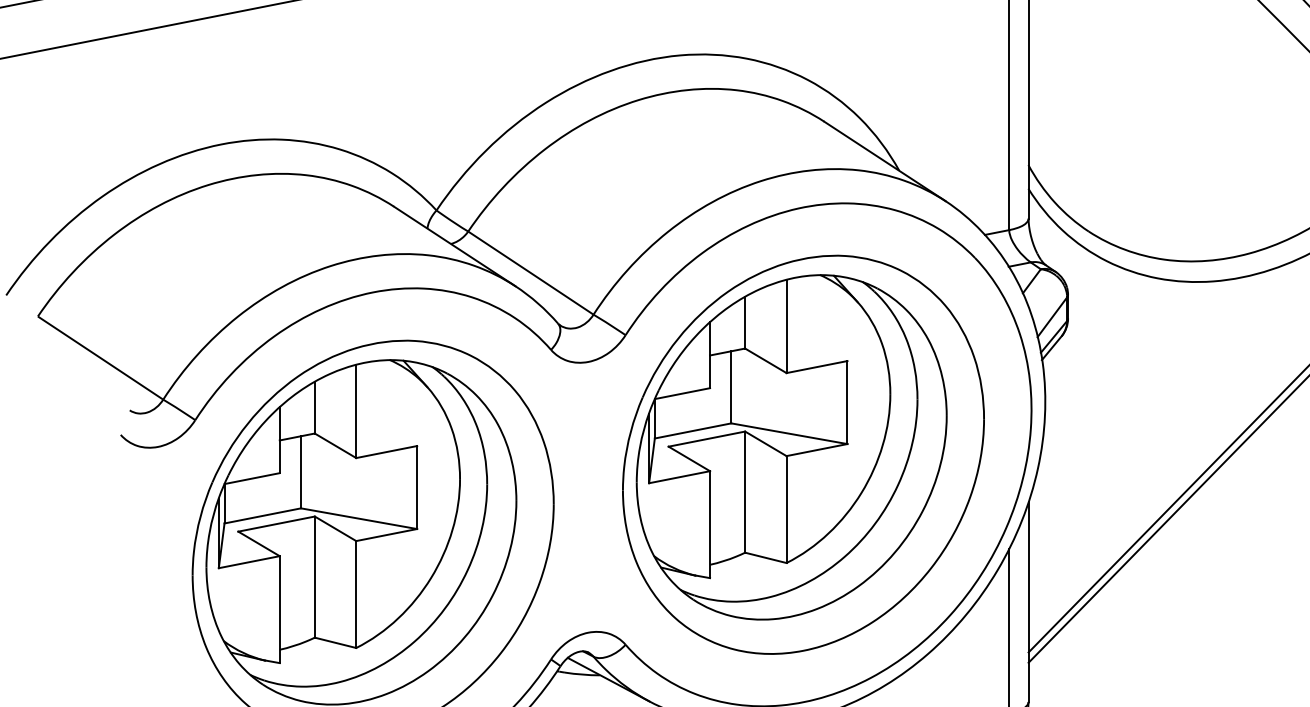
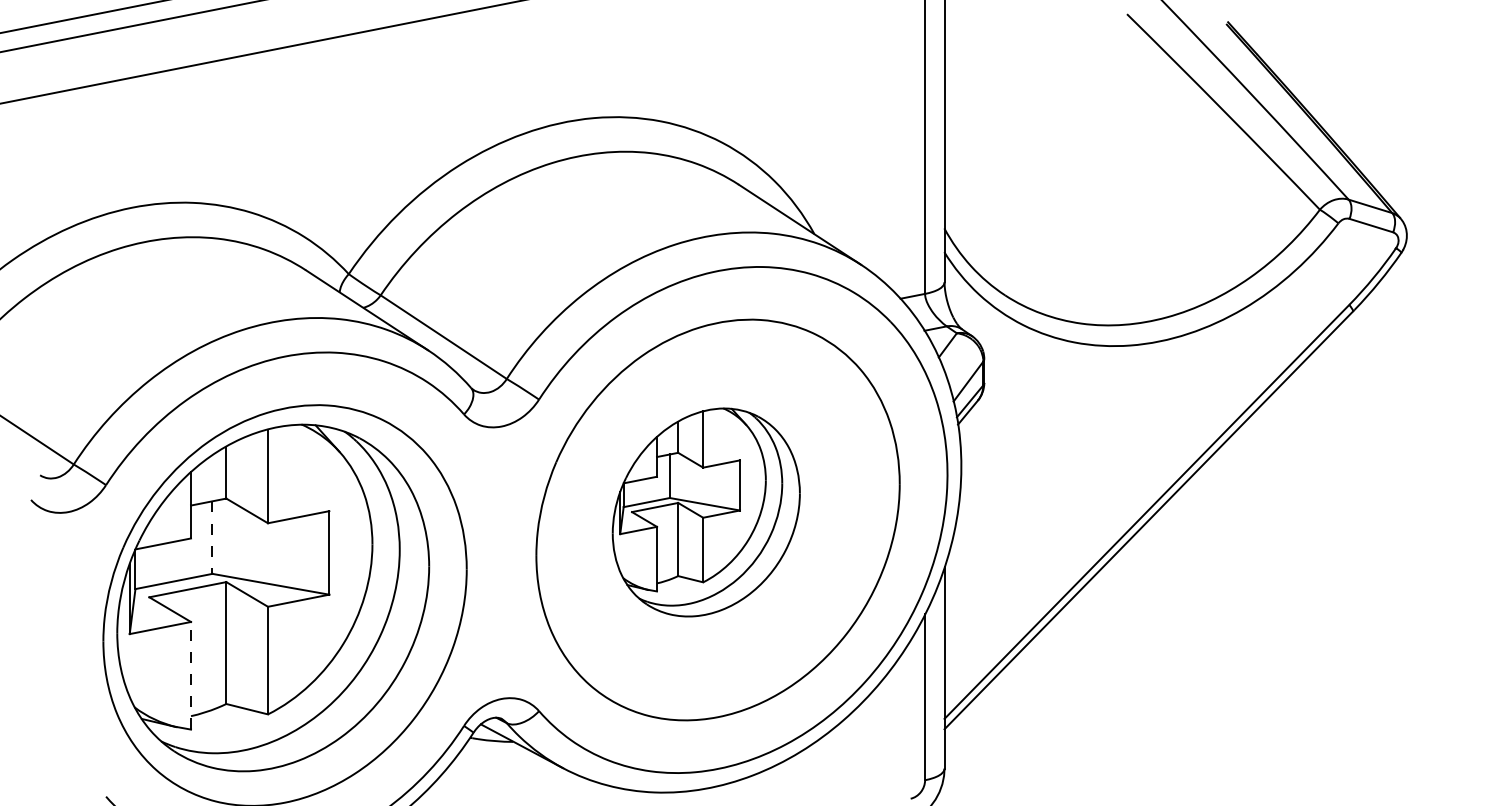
part: (792, 447) -> (706, 512), size x0.6
line: (301, 473) -> (212, 538), solid -> dashed
line: (280, 609) -> (191, 675), solid -> dashed

